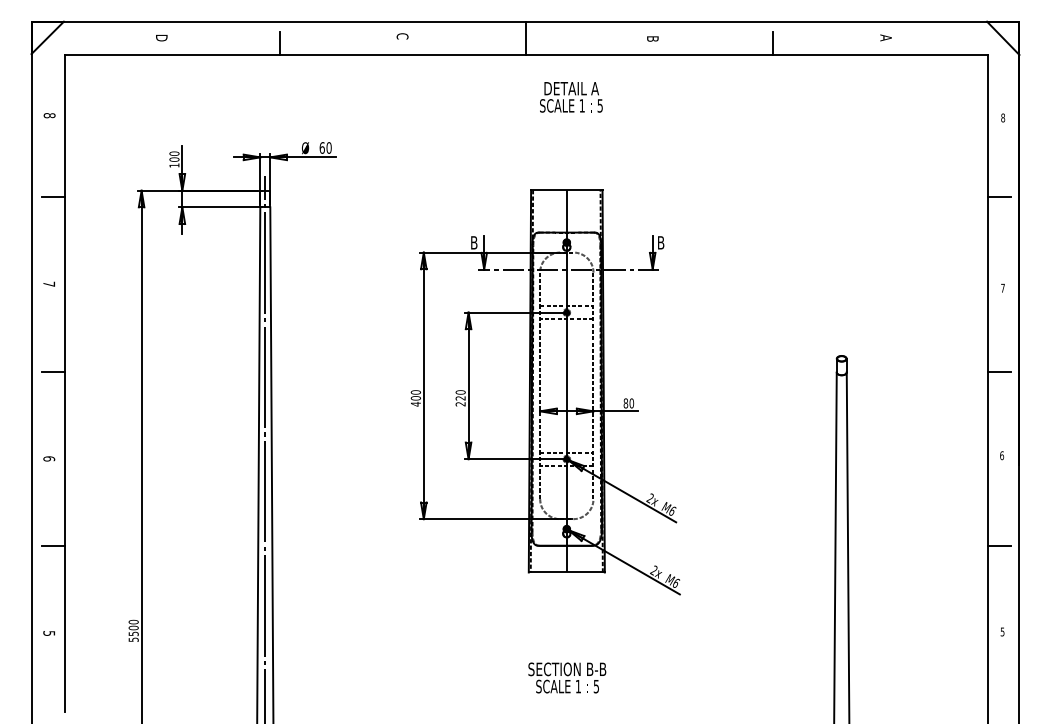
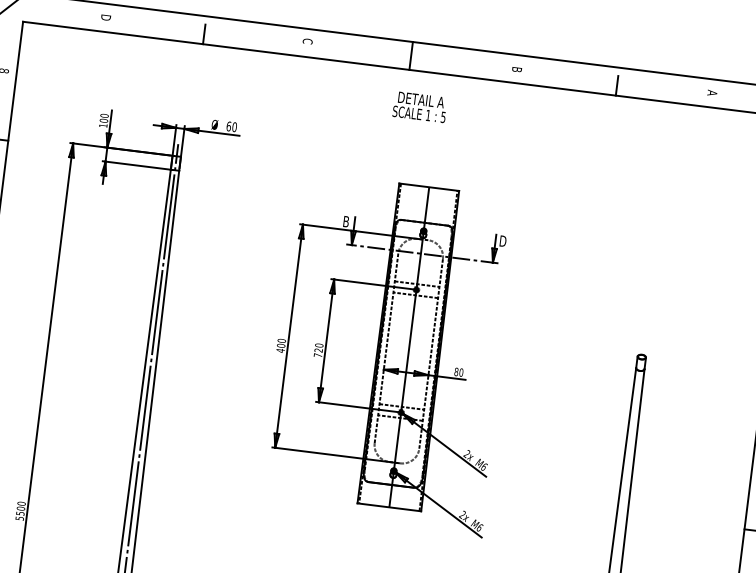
text: (571, 97) -> (420, 107), moved
text: (662, 243) -> (503, 241), B -> D
text: (460, 404) -> (317, 355), 220 -> 720

